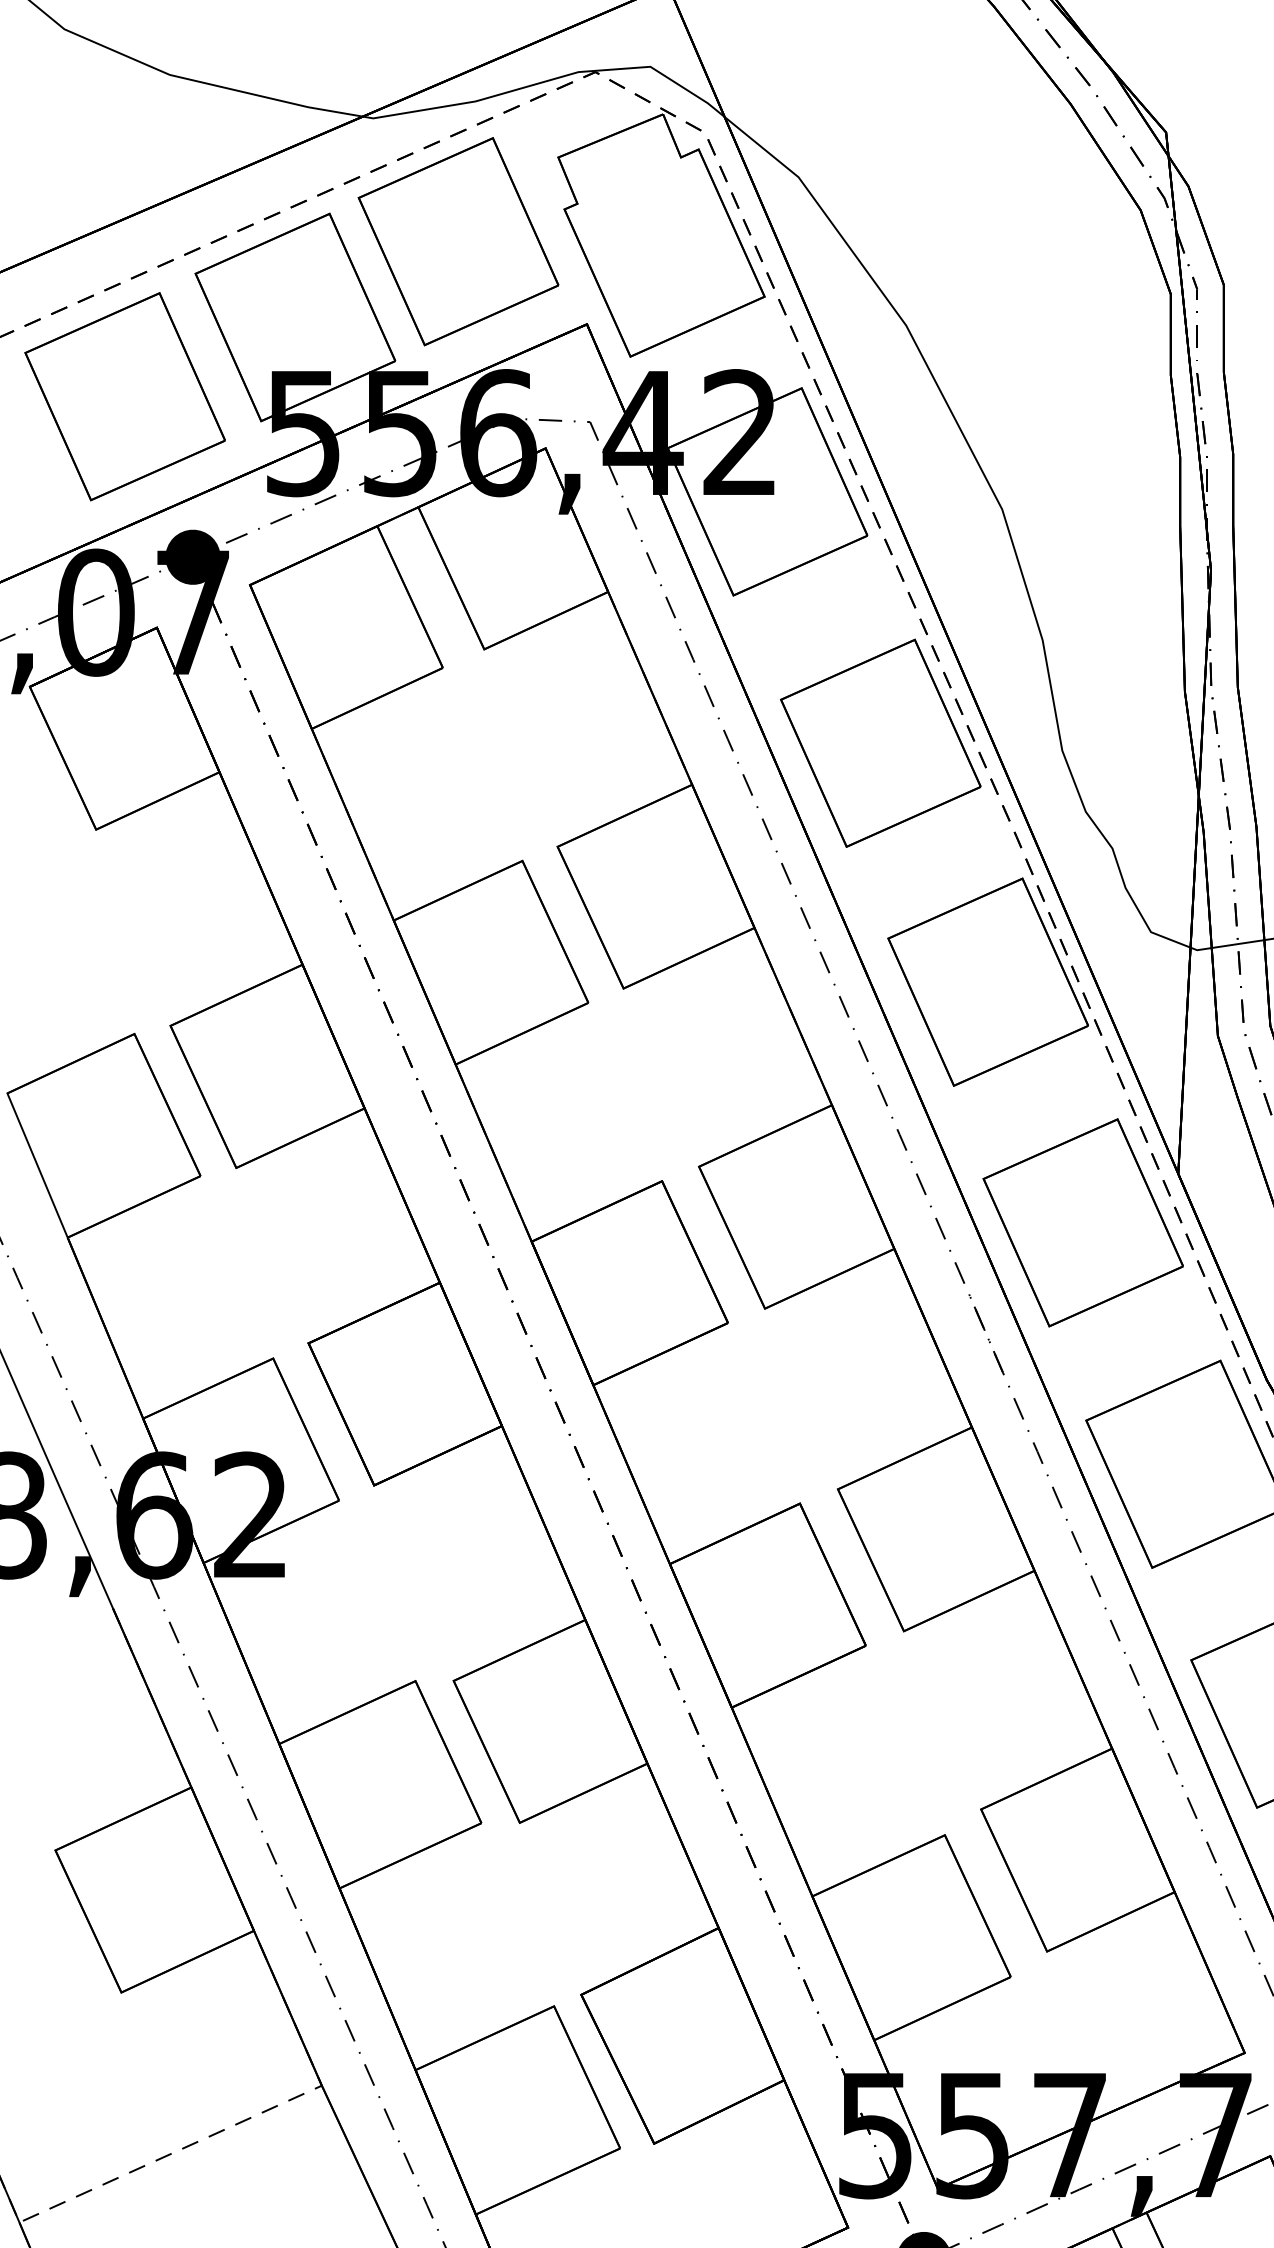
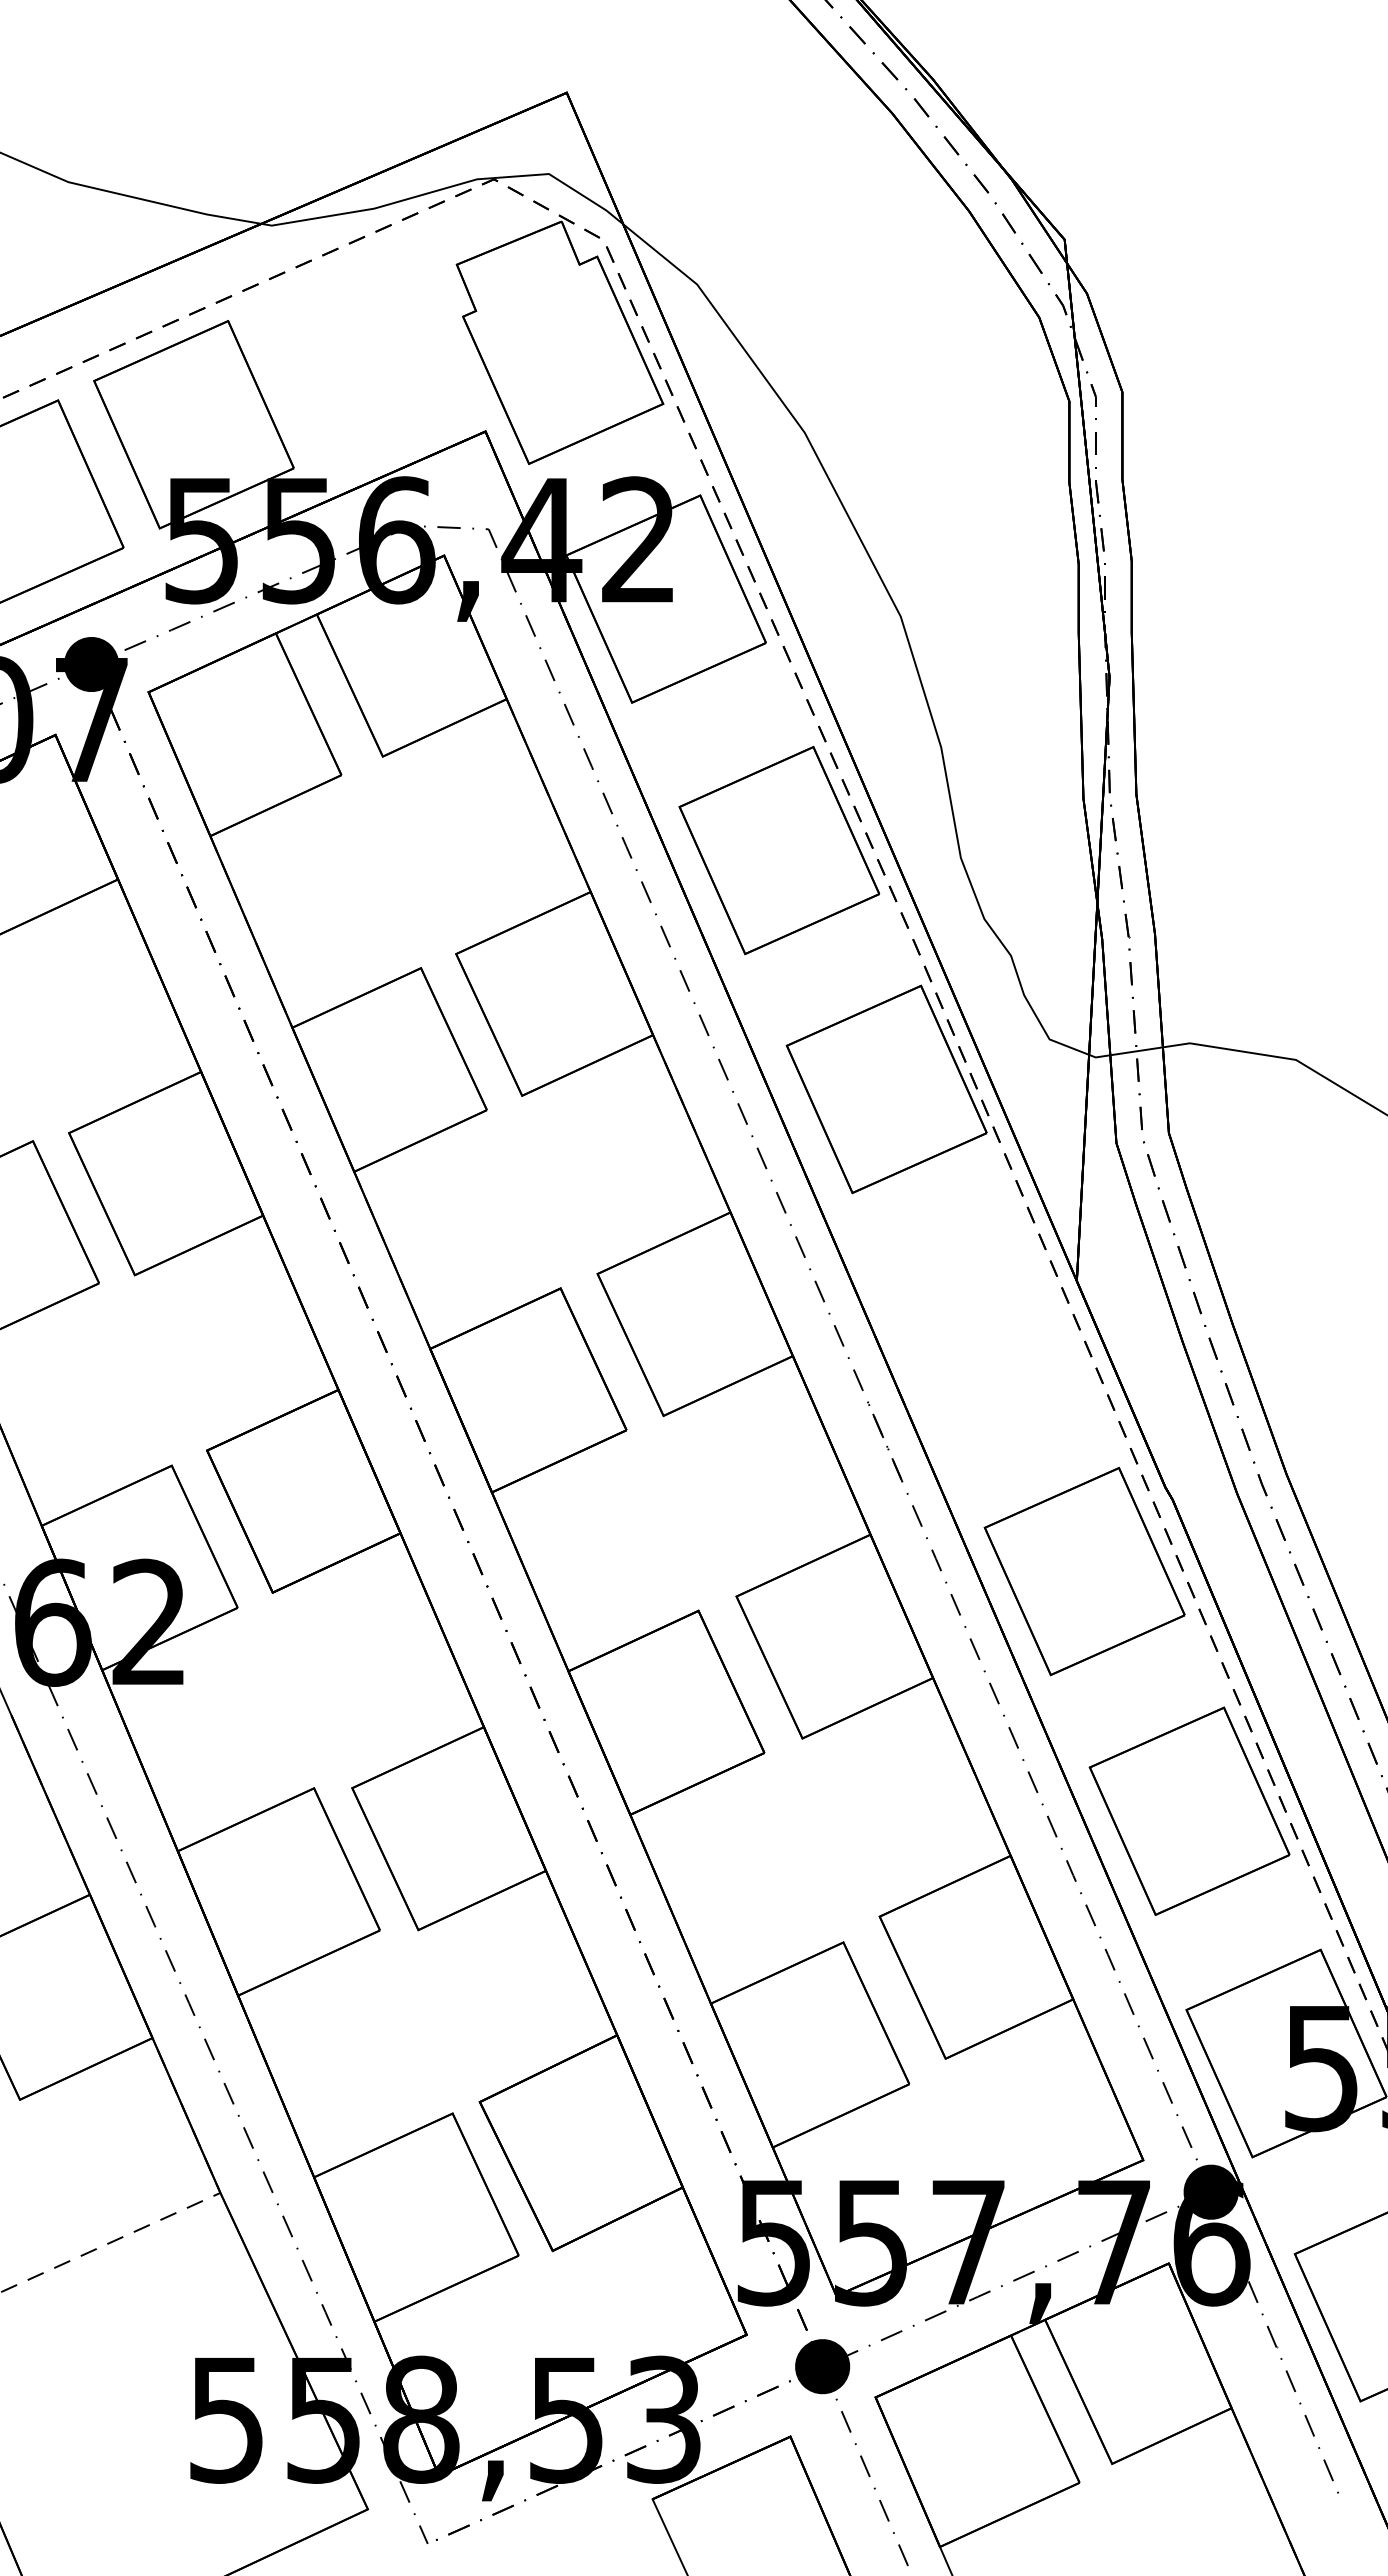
part: (457, 241) -> (356, 348), removed
part: (1082, 1222) -> (981, 1329), removed

